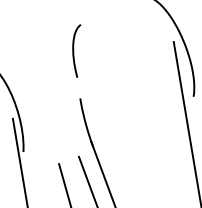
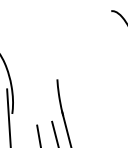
curve: (74, 50) -> (56, 44), removed

